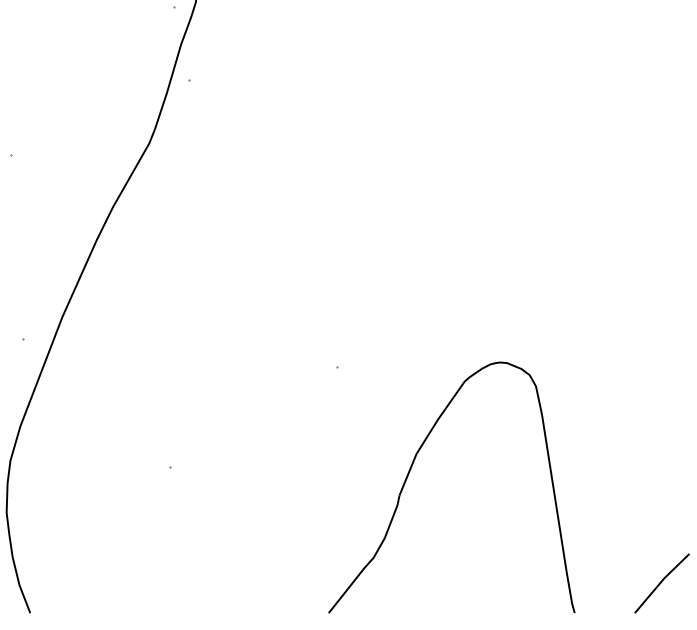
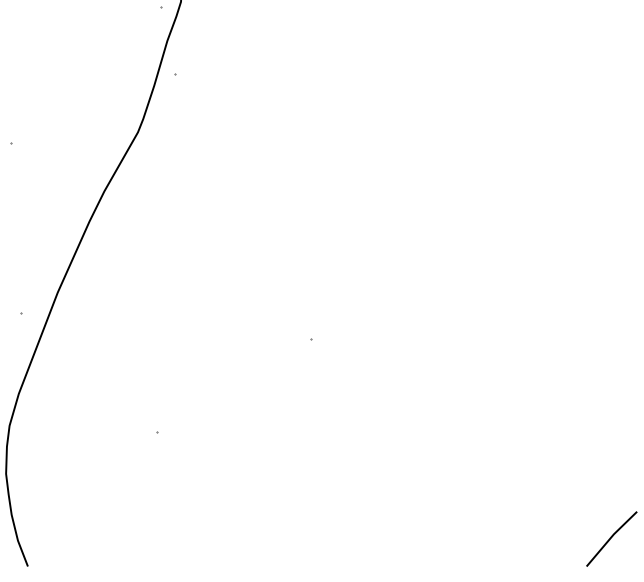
part: (411, 469) -> (380, 433), removed

